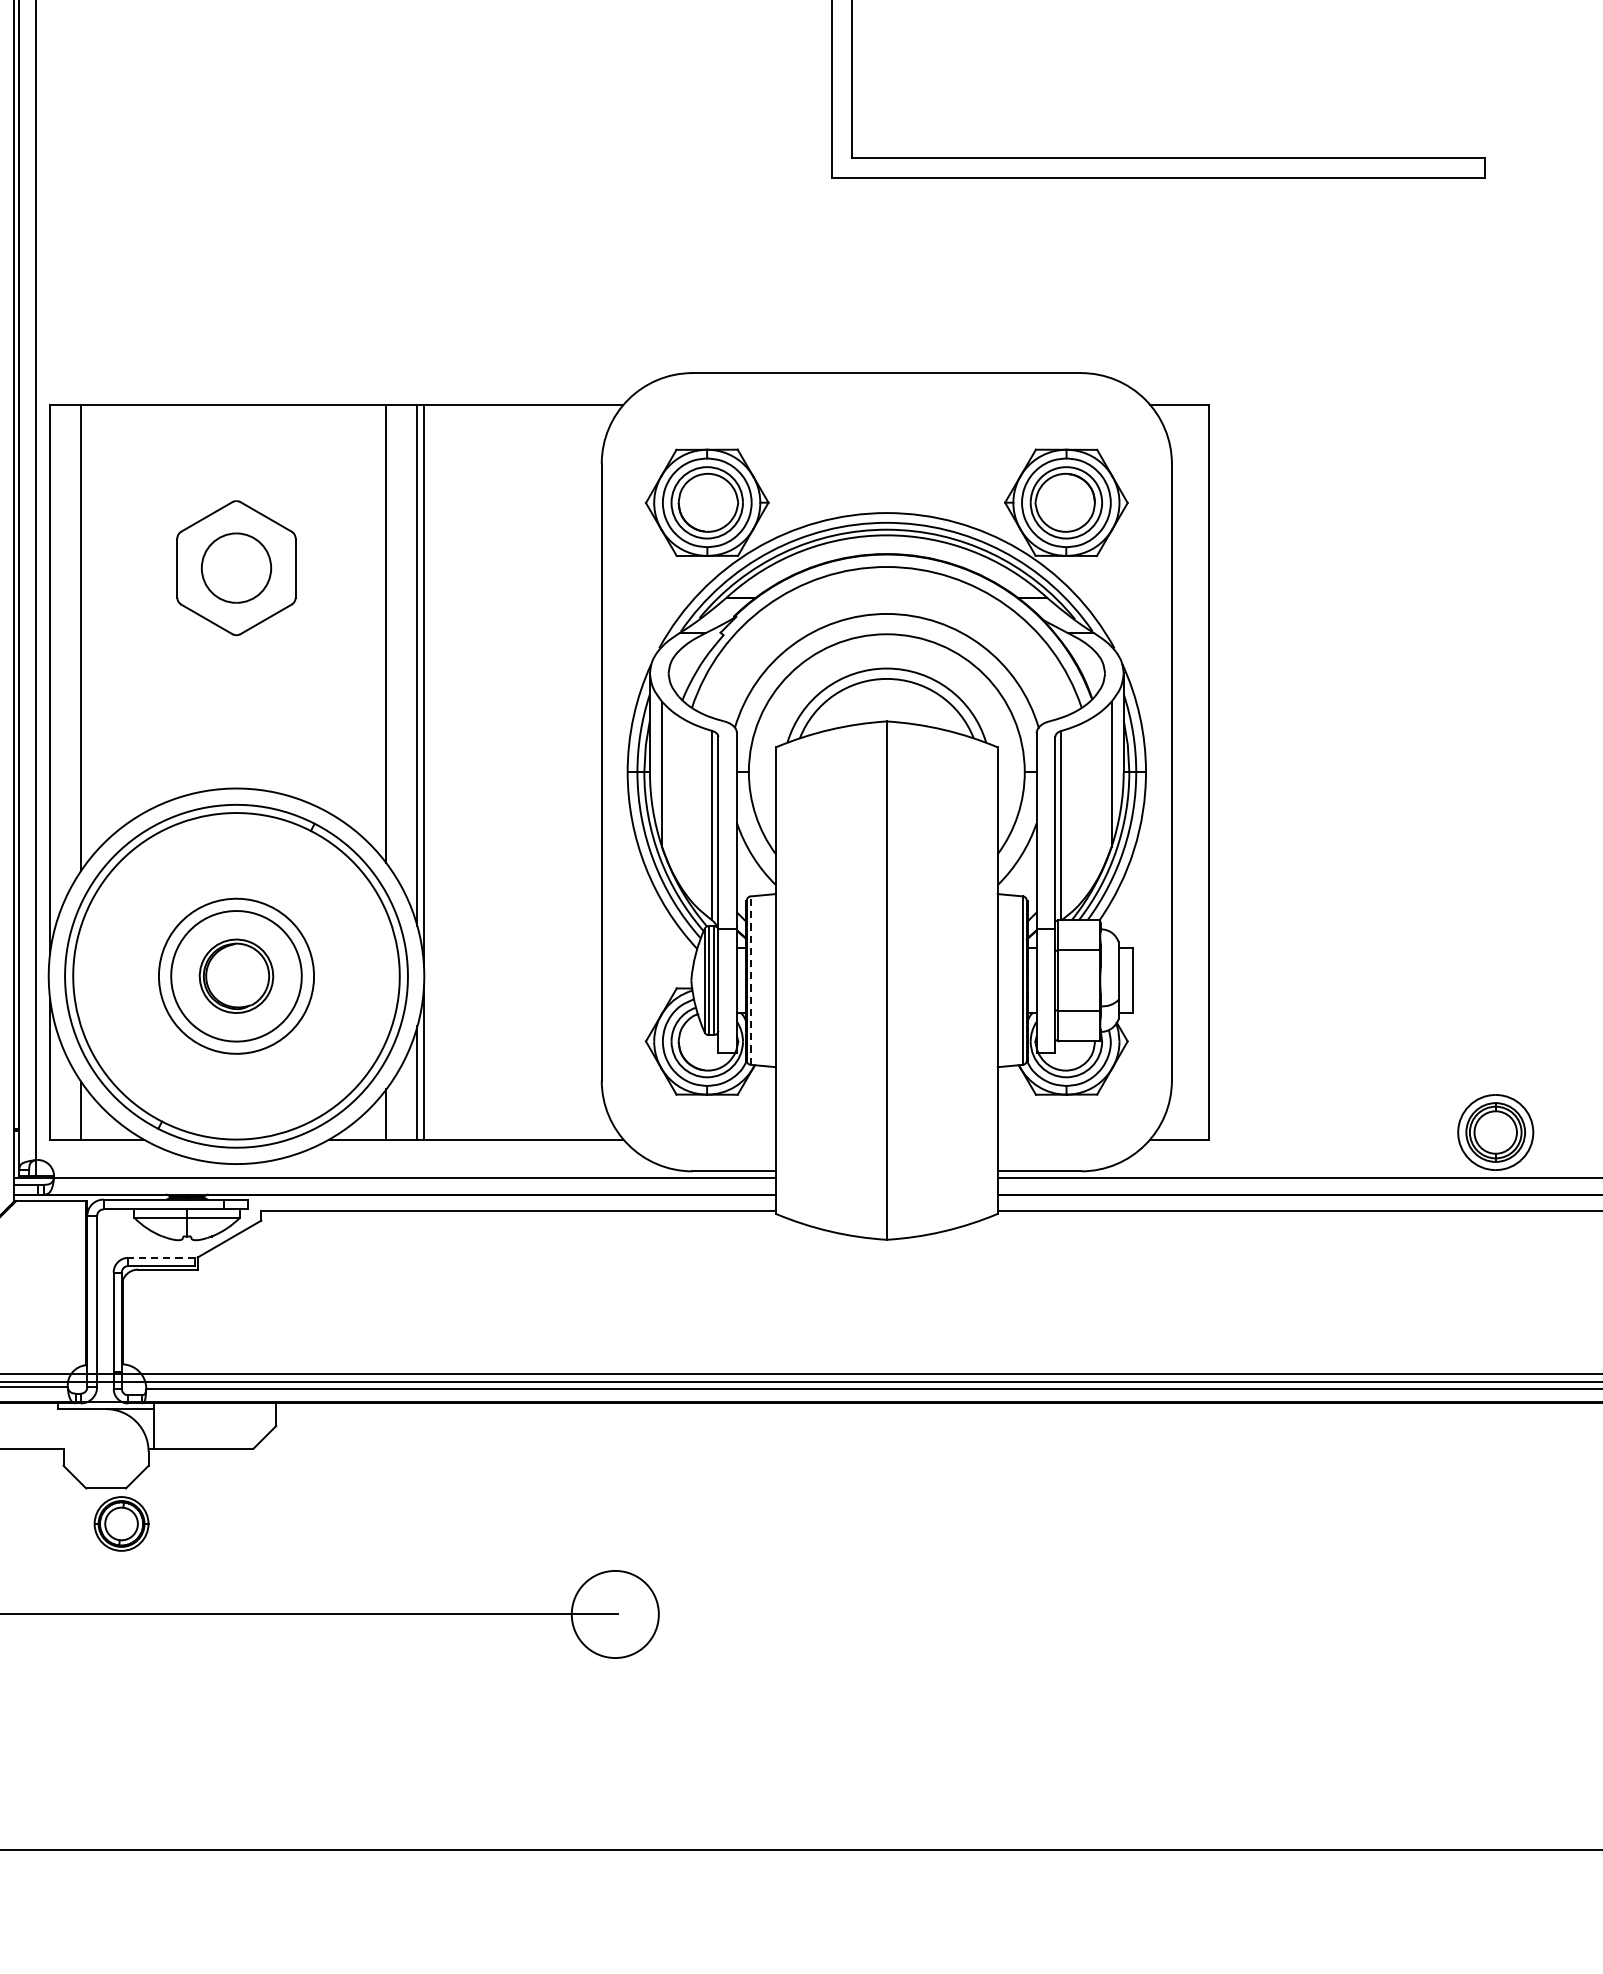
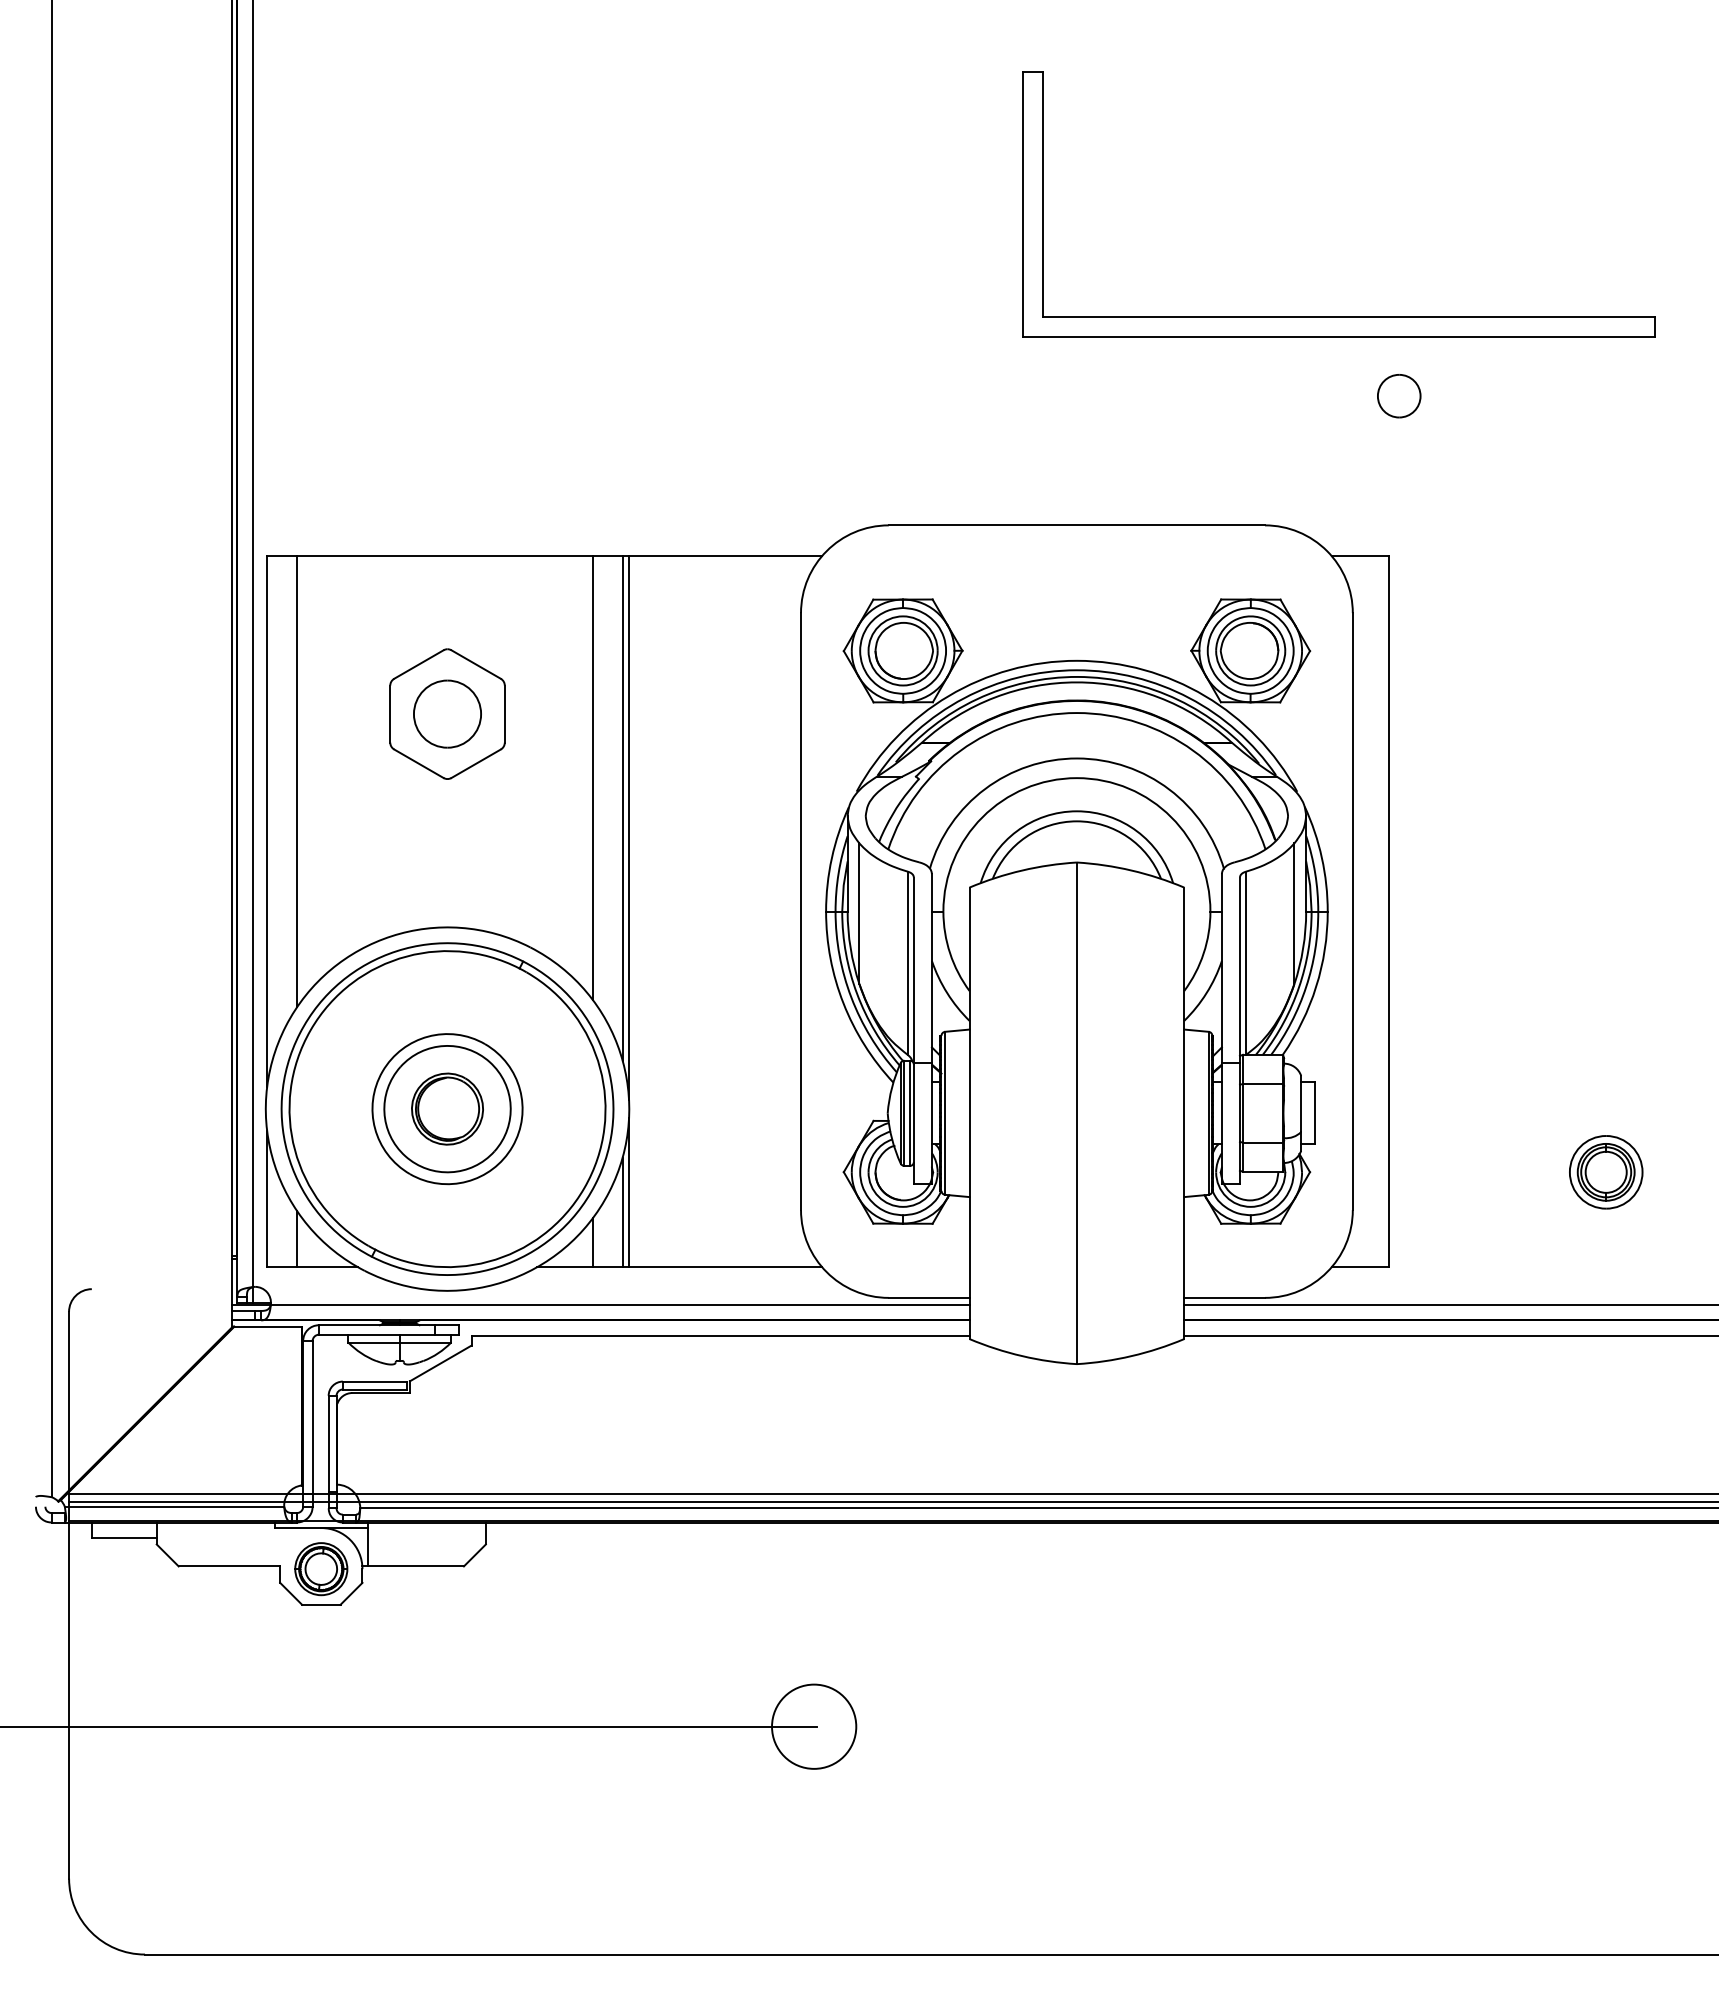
part: (1220, 239) -> (1399, 396), added
line: (751, 979) -> (945, 1112), dashed -> solid
part: (1496, 1132) -> (1606, 1172), moved
line: (161, 1257) -> (374, 1381), dashed -> solid
part: (121, 1524) -> (321, 1569), moved

